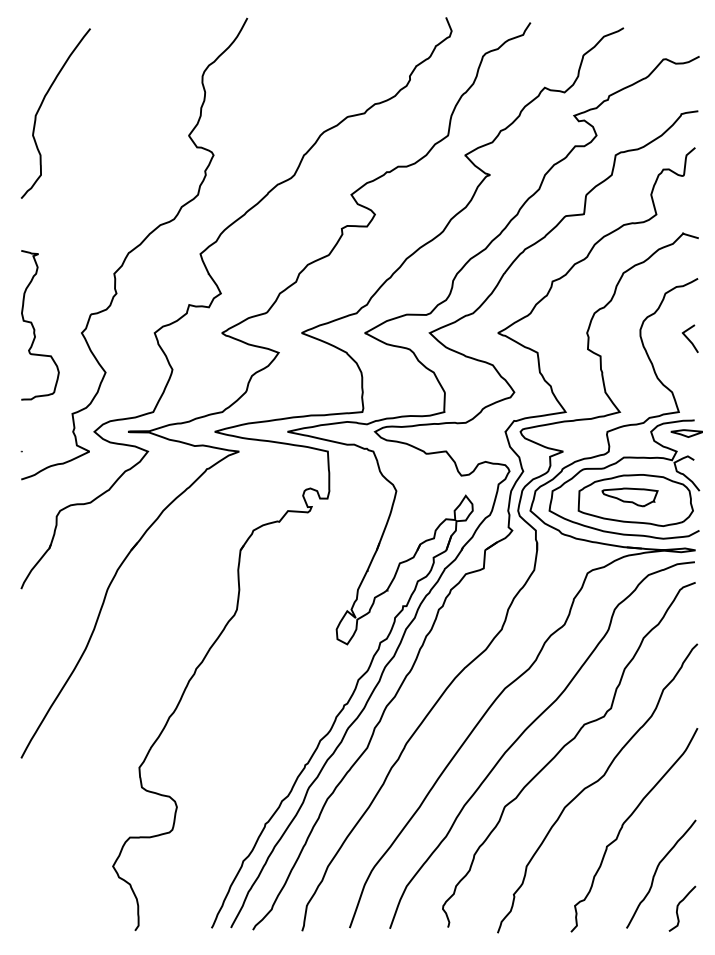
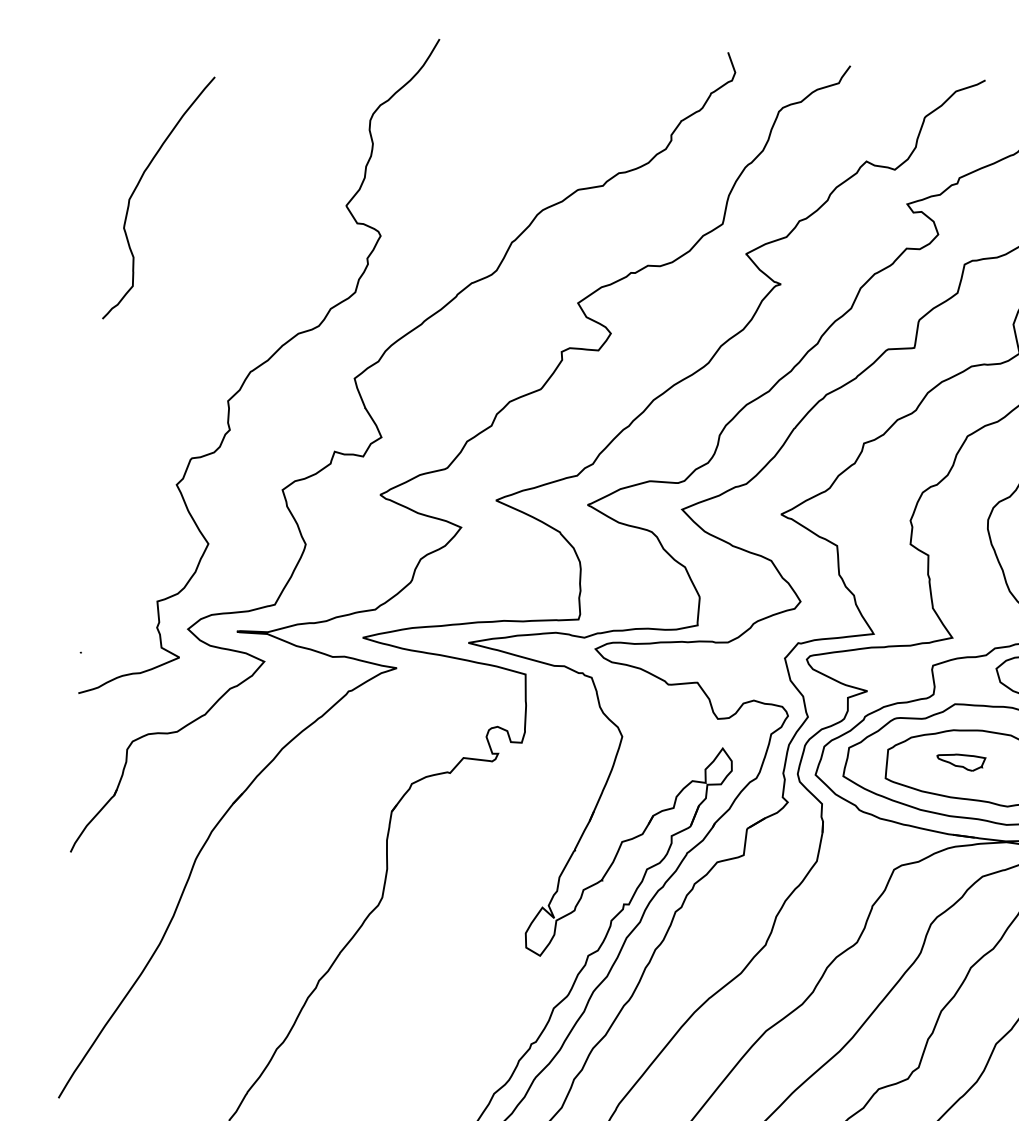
curve: (41, 106) -> (138, 186), moved
curve: (34, 327) -> (108, 473), removed
part: (629, 497) -> (960, 762), size x0.6

